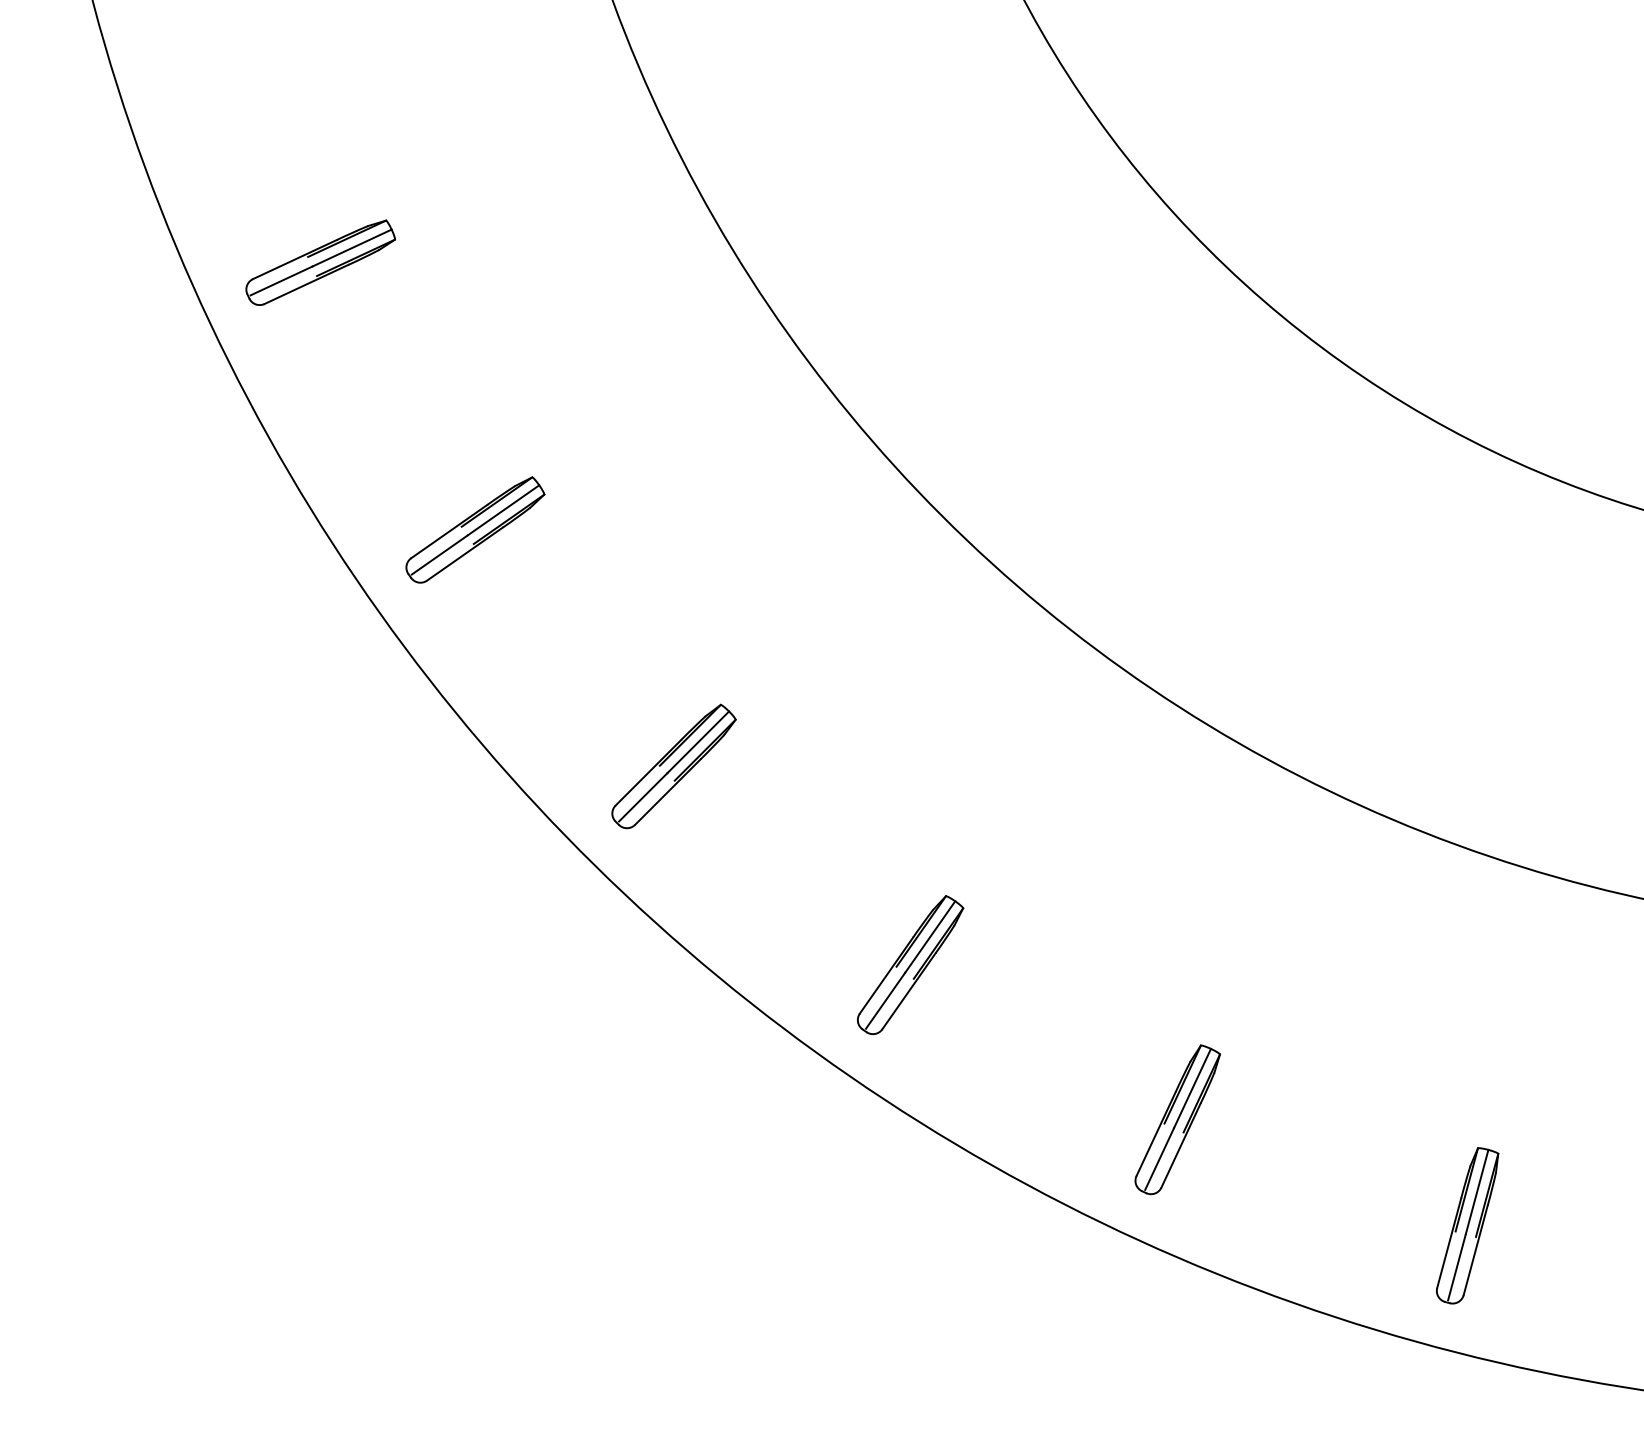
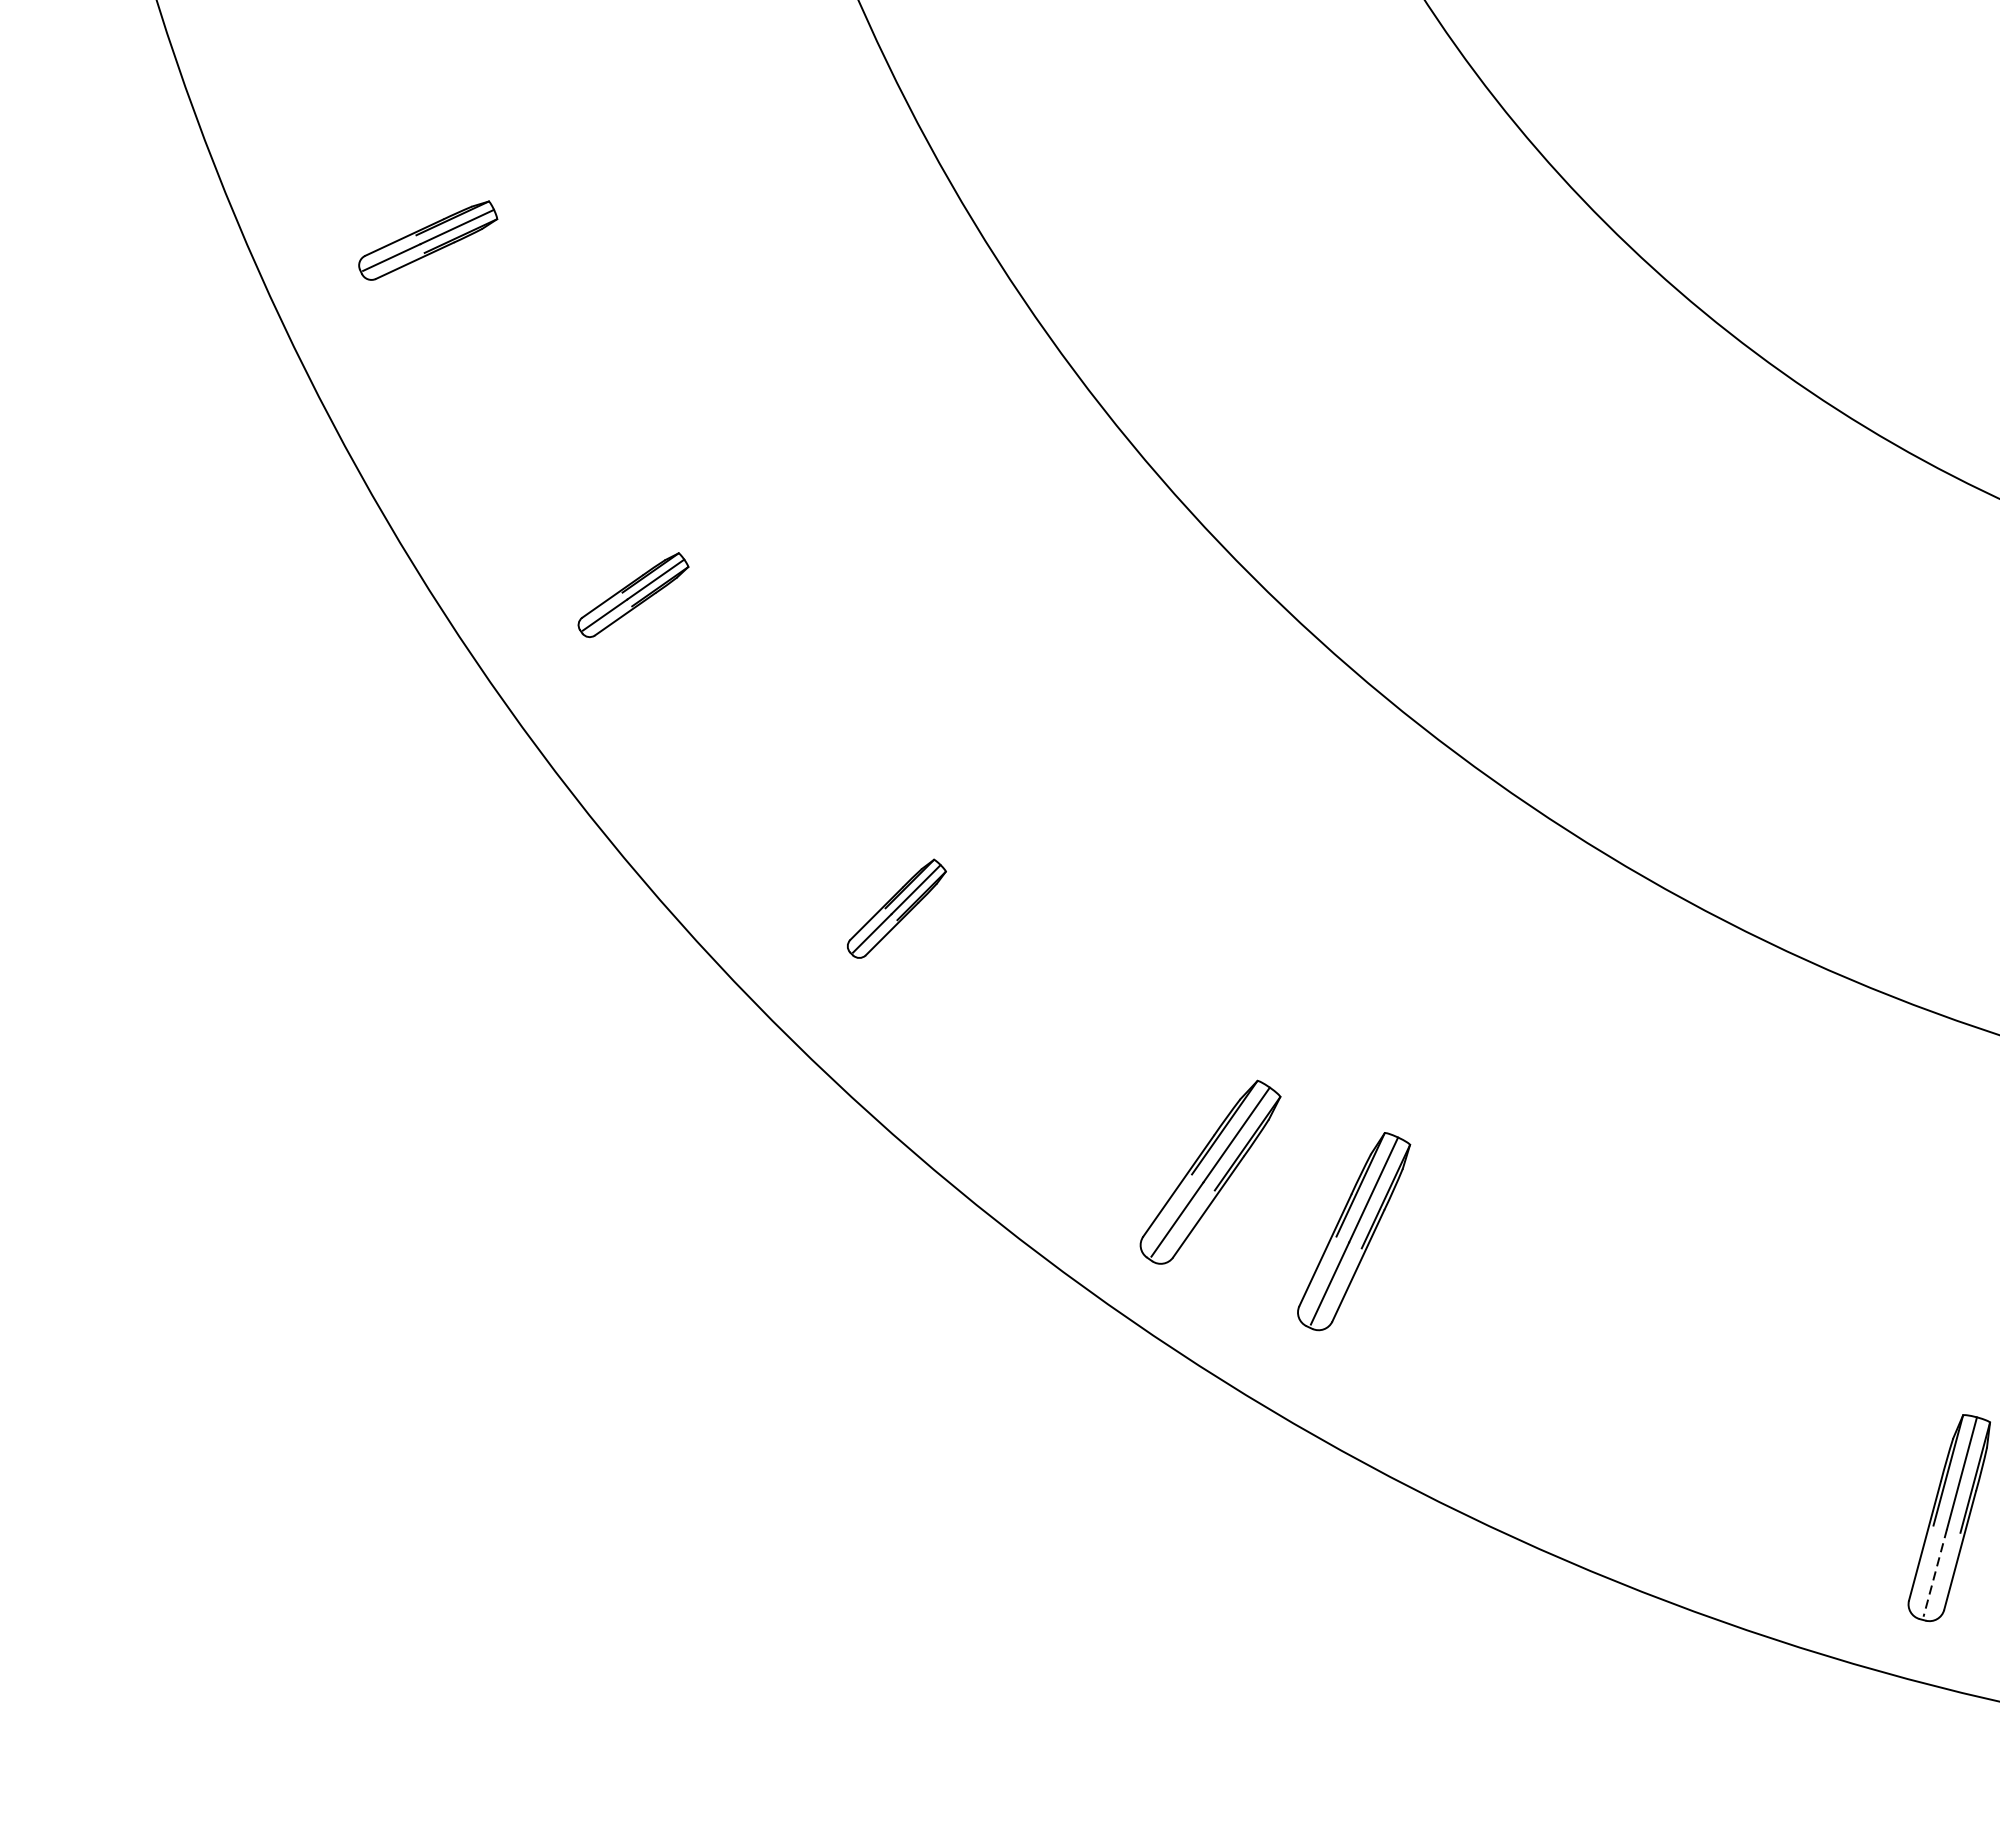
part: (320, 262) -> (427, 240), size x0.7
part: (475, 529) -> (633, 594), size x0.6
part: (673, 766) -> (896, 908), size x0.6
part: (1177, 1119) -> (1353, 1231), moved
line: (1456, 1267) -> (1934, 1573), solid -> dashed

